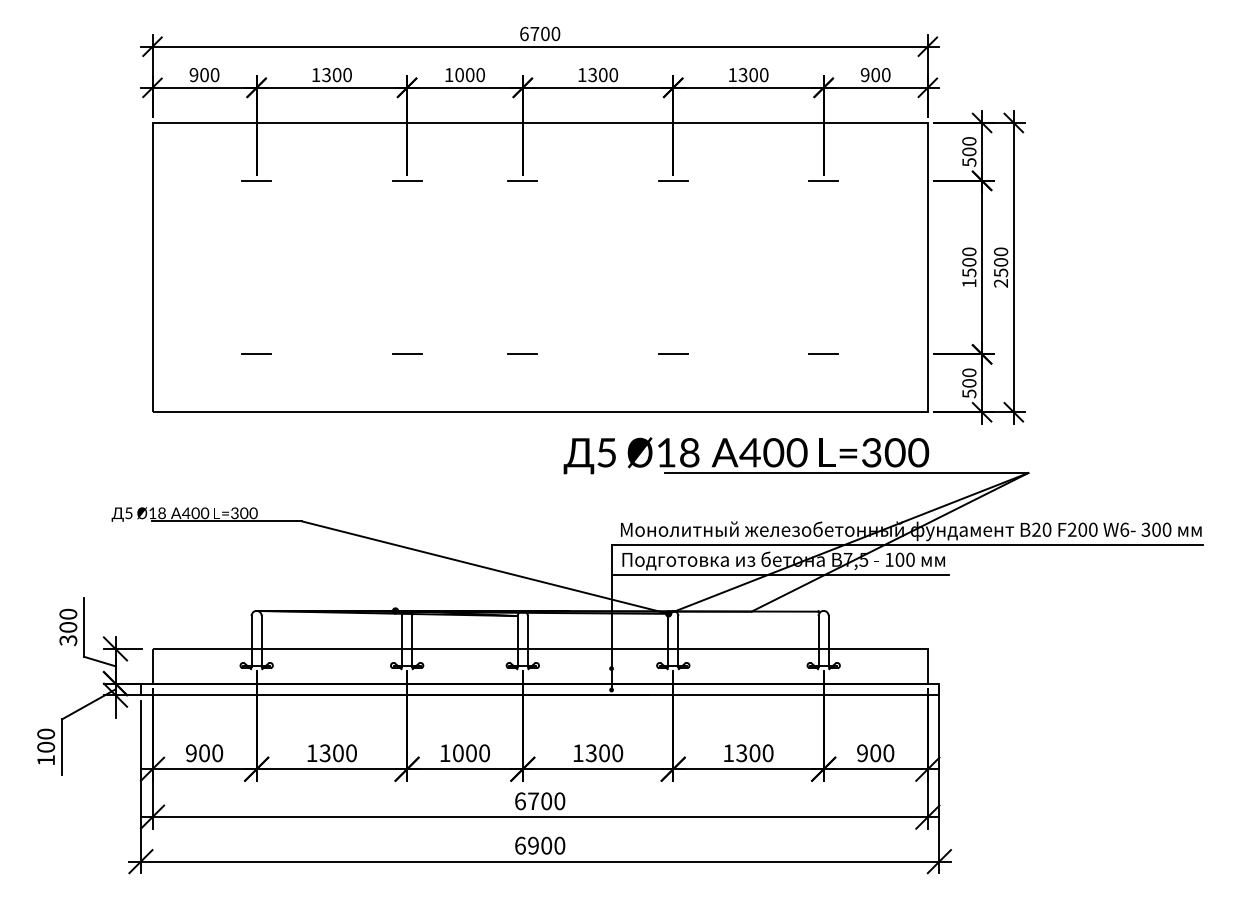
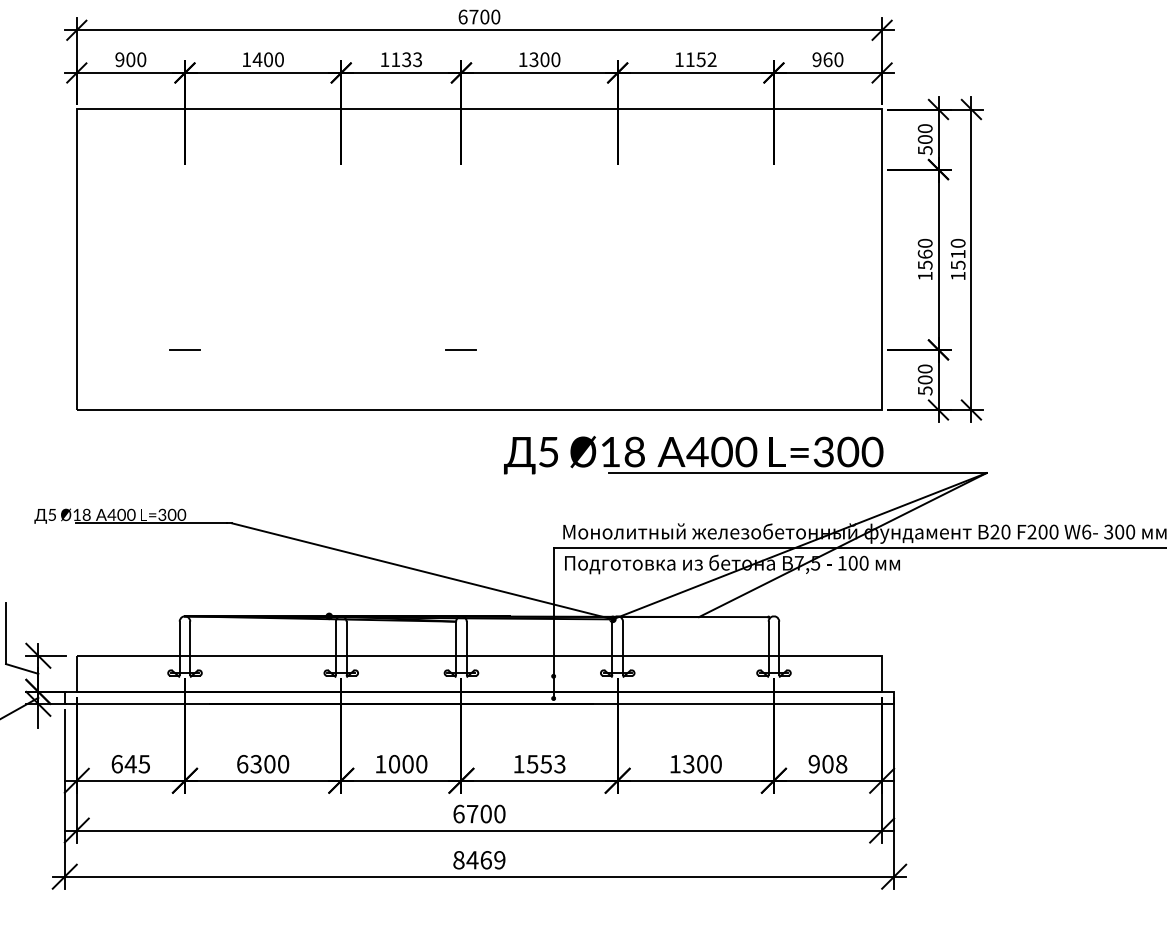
text: (326, 74) -> (257, 59), 1300 -> 1400
text: (875, 74) -> (827, 59), 900 -> 960
text: (469, 75) -> (406, 60), 1000 -> 1133
text: (753, 75) -> (701, 60), 1300 -> 1152
line: (256, 180) -> (184, 169), removed
line: (406, 180) -> (340, 169), removed
line: (522, 180) -> (461, 169), removed
line: (672, 180) -> (616, 169), removed
line: (823, 180) -> (773, 169), removed
text: (969, 262) -> (925, 254), 1500 -> 1560
text: (1001, 272) -> (958, 264), 2500 -> 1510
line: (406, 354) -> (340, 349), removed
line: (672, 354) -> (616, 349), removed
line: (823, 354) -> (773, 349), removed
line: (780, 575) -> (729, 579), removed
text: (204, 753) -> (130, 764), 900 -> 645
text: (312, 753) -> (242, 764), 1300 -> 6300
text: (604, 753) -> (546, 764), 1300 -> 1553
text: (888, 753) -> (841, 764), 900 -> 908
text: (540, 845) -> (479, 859), 6900 -> 8469

